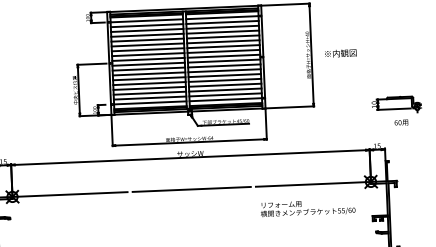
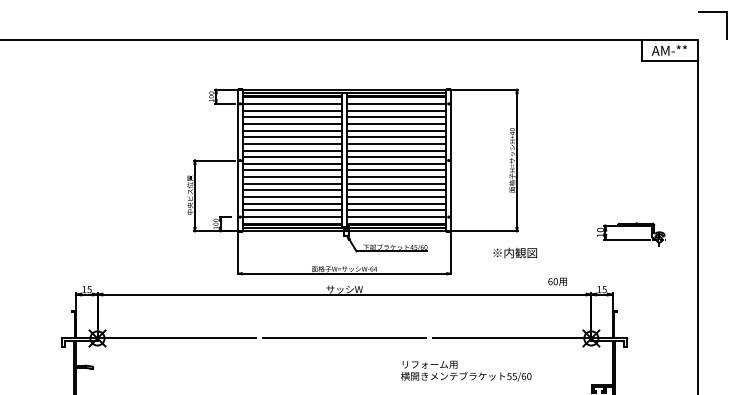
text: (340, 53) -> (515, 252), moved
text: (401, 122) -> (557, 281), moved
text: (308, 207) -> (466, 370), moved

